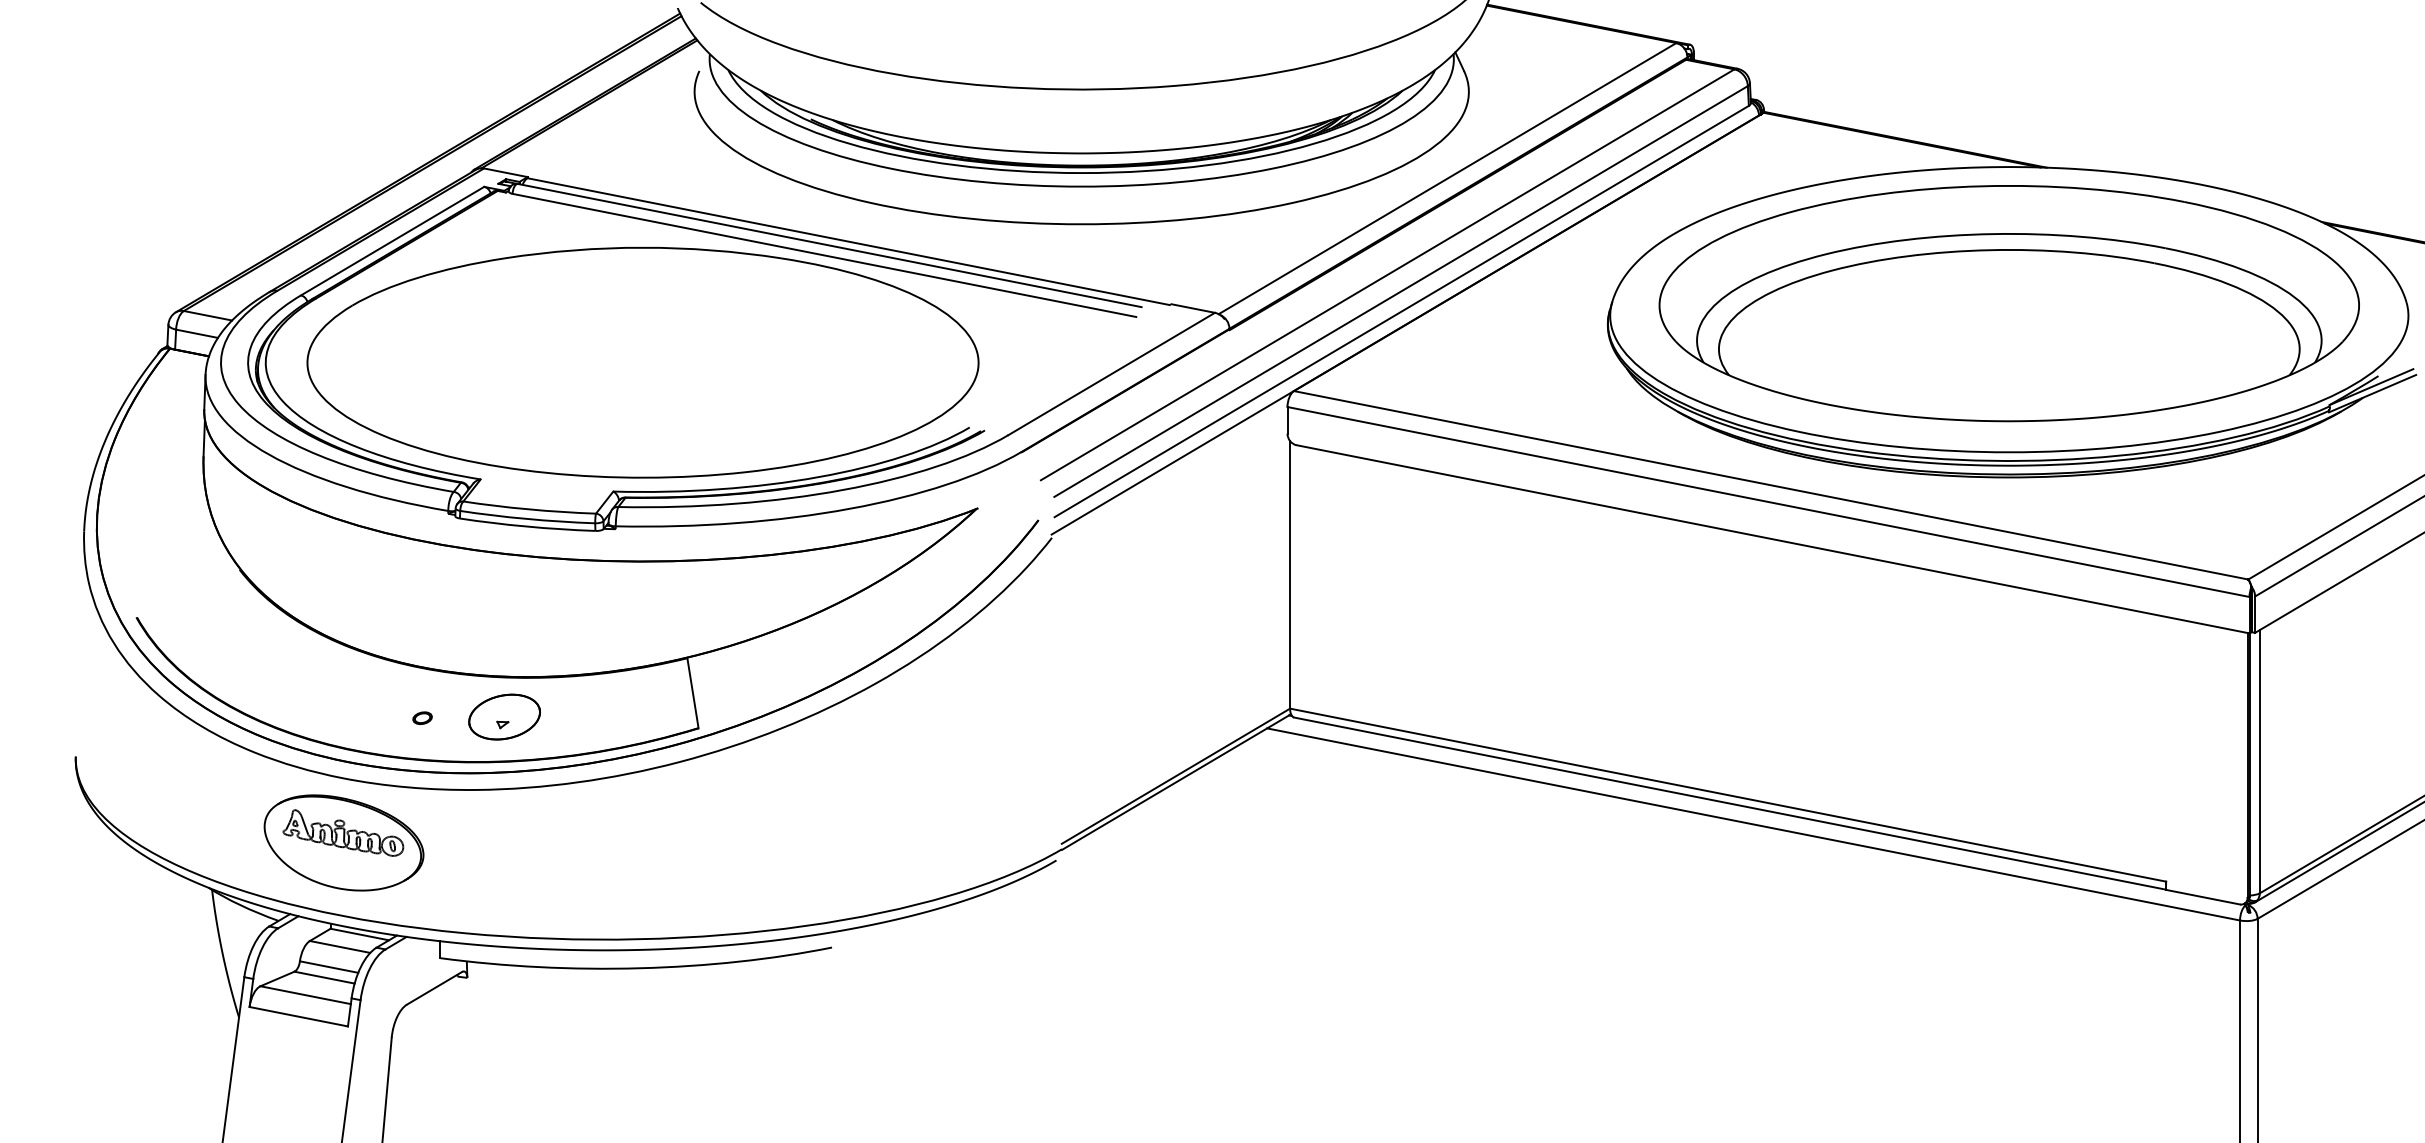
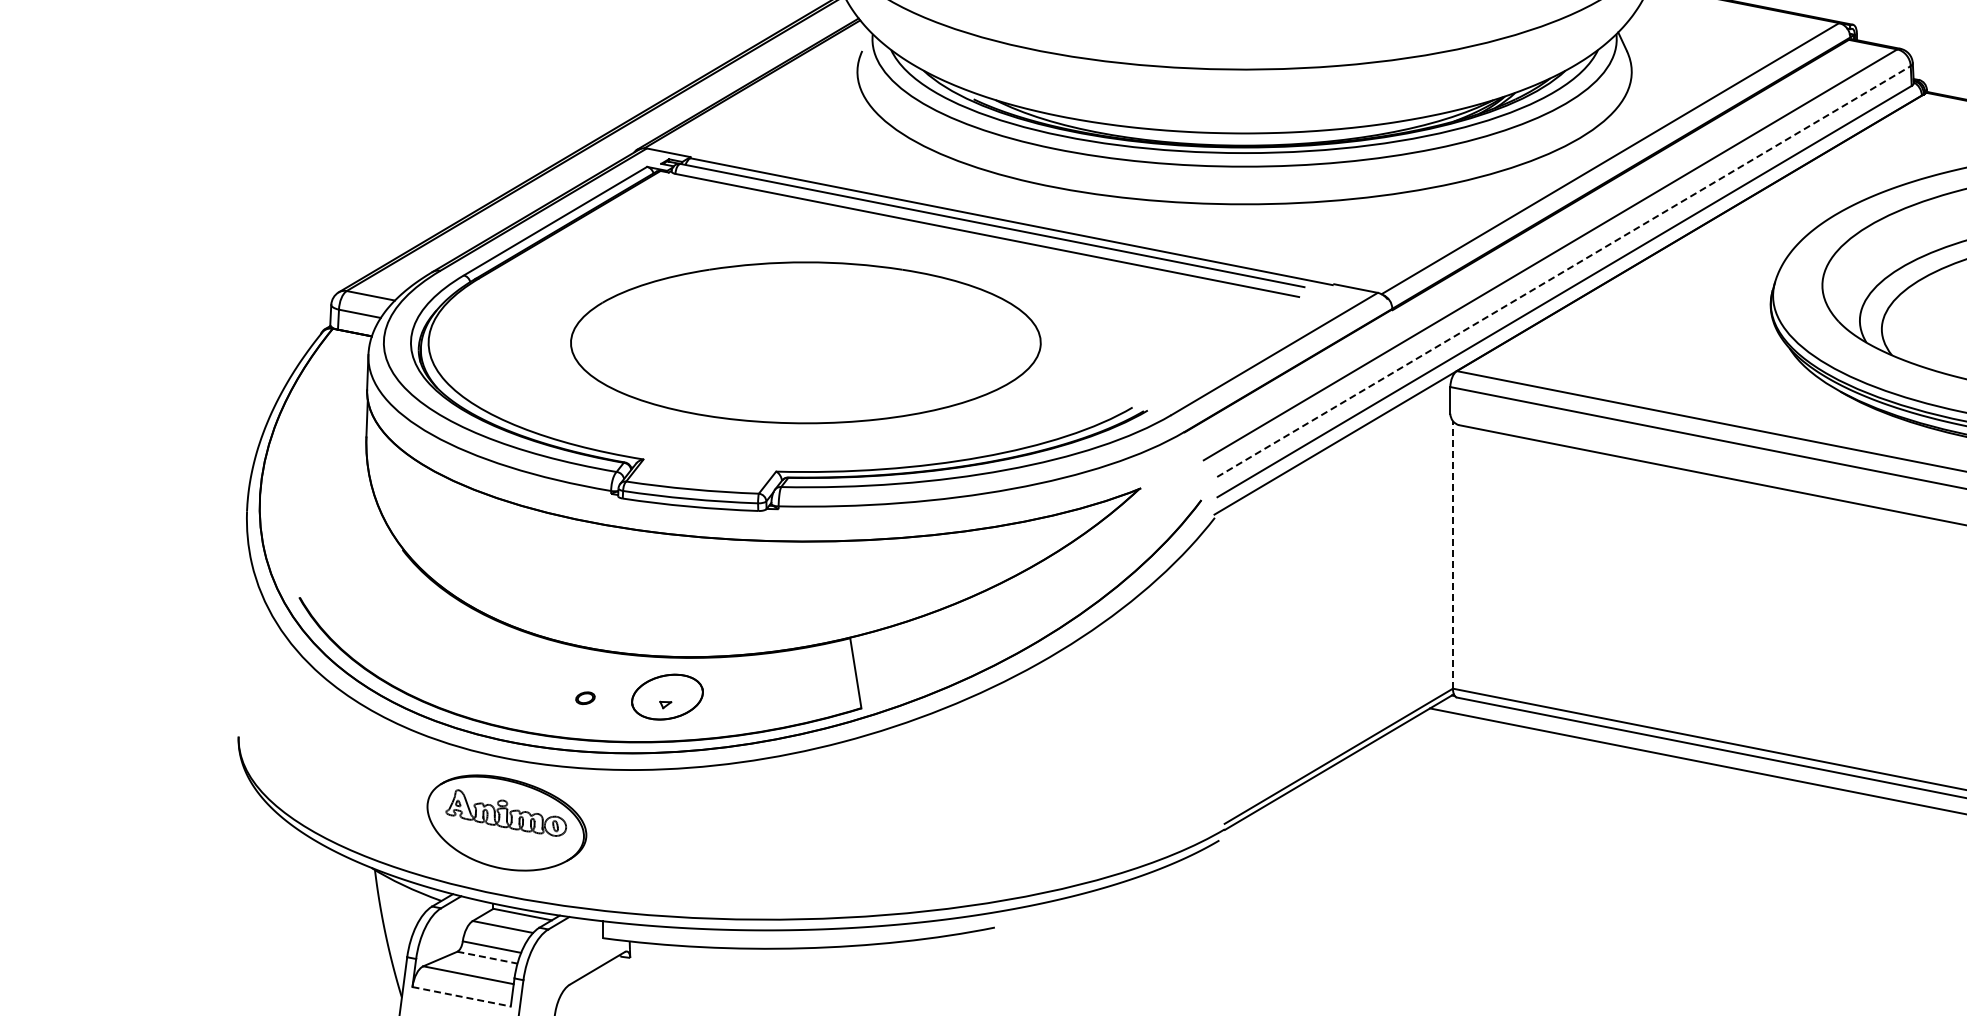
line: (1401, 291) -> (1564, 271), solid -> dashed
part: (642, 362) -> (805, 342), size x0.7
line: (1290, 574) -> (1453, 554), solid -> dashed
line: (324, 977) -> (487, 957), solid -> dashed
line: (299, 1016) -> (462, 996), solid -> dashed

